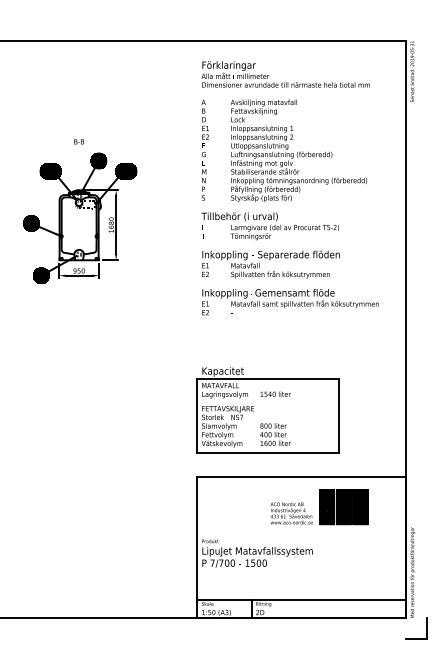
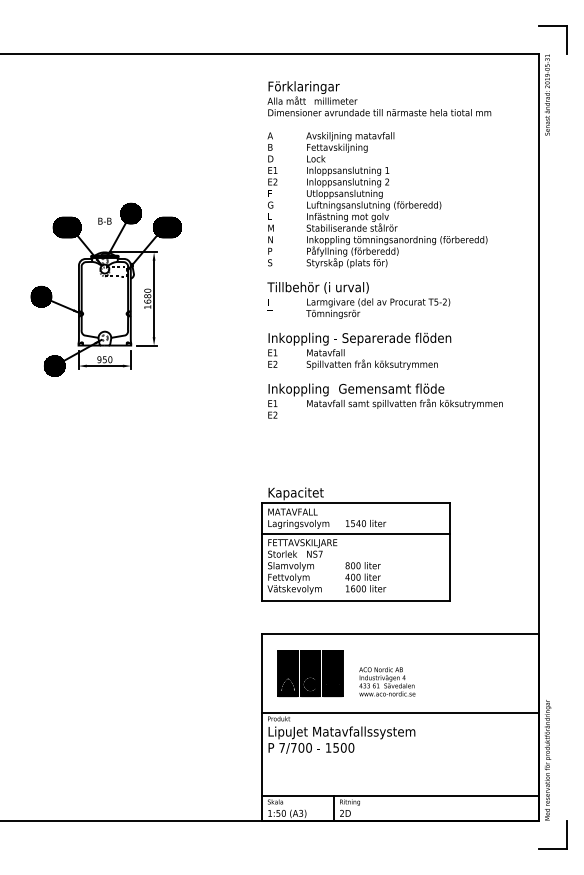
part: (416, 20) -> (552, 26), added
text: (78, 141) -> (104, 220), moved
line: (267, 401) -> (355, 533), added
part: (343, 507) -> (310, 673), moved
line: (300, 537) -> (399, 713), added

